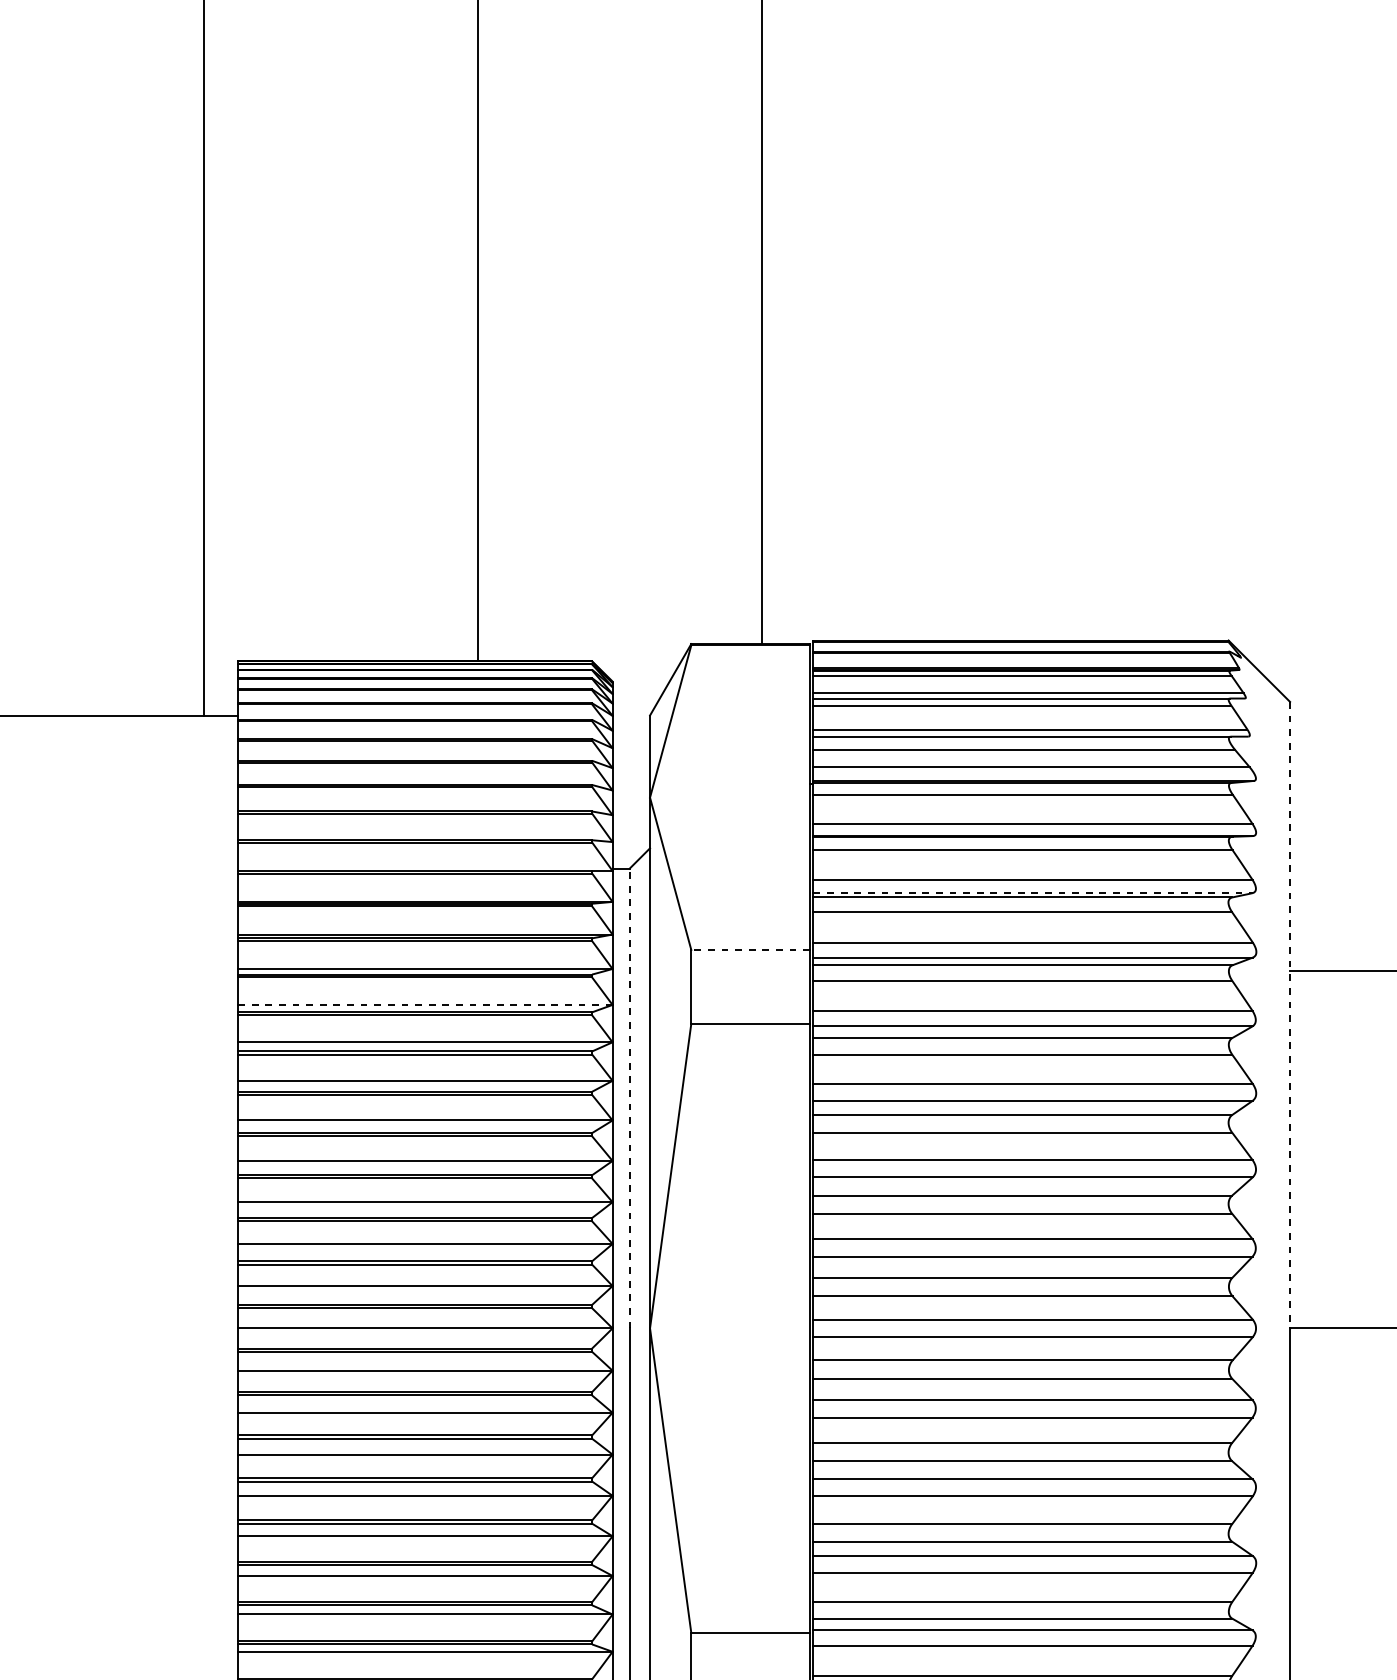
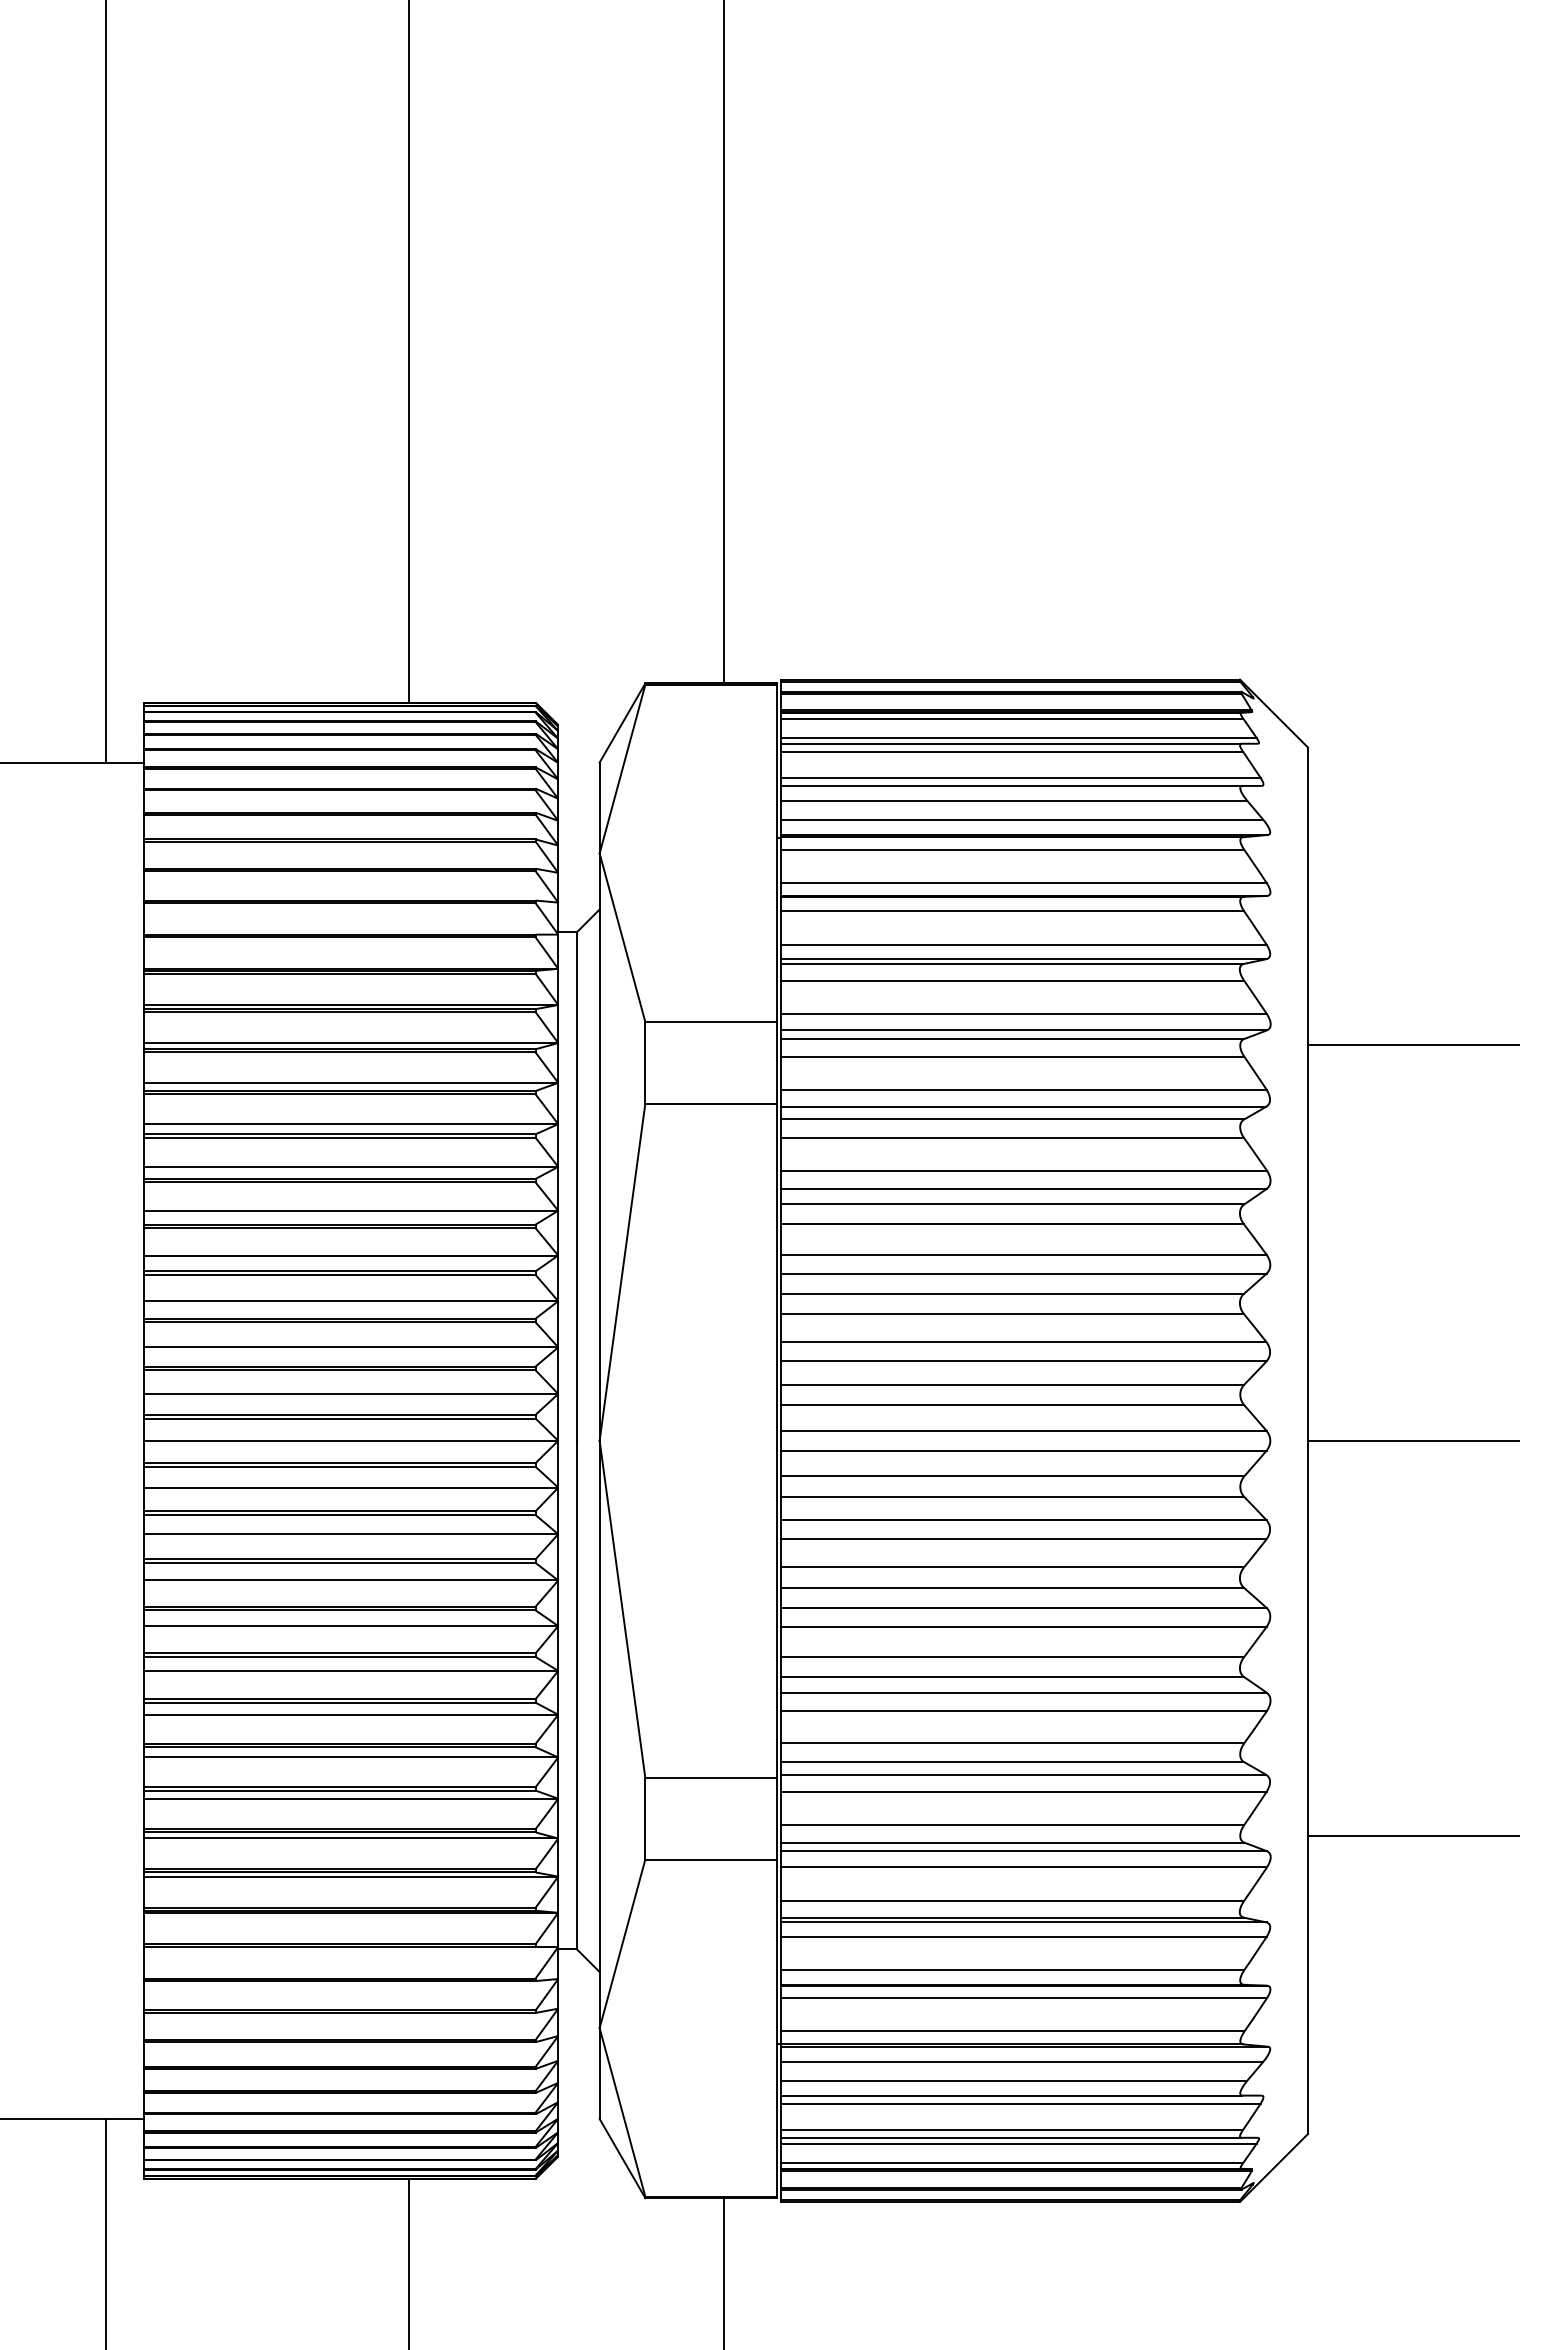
line: (1033, 893) -> (1024, 959), dashed -> solid
line: (751, 949) -> (711, 1021), dashed -> solid
line: (424, 1004) -> (350, 1082), dashed -> solid
line: (1289, 1015) -> (1307, 1094), dashed -> solid
line: (630, 1097) -> (577, 1185), dashed -> solid

